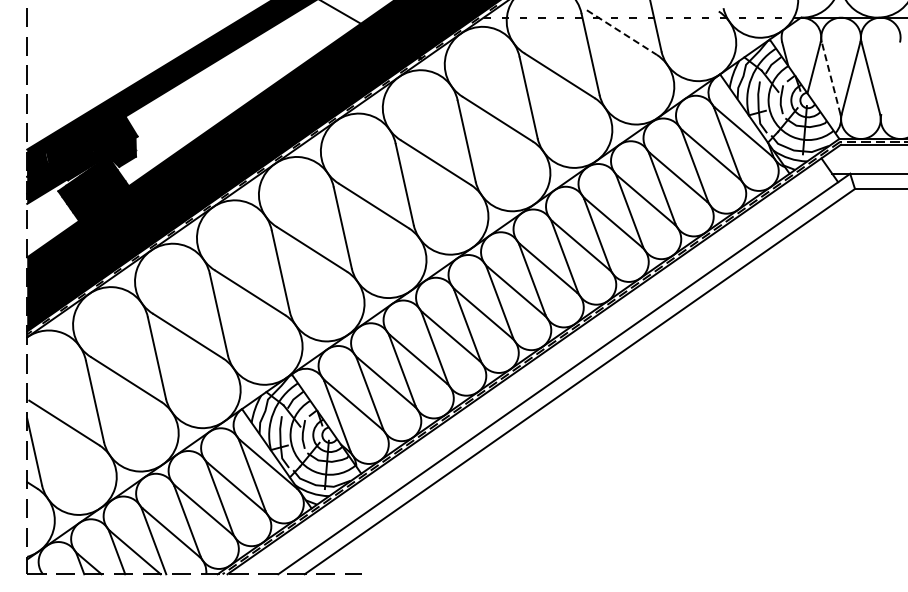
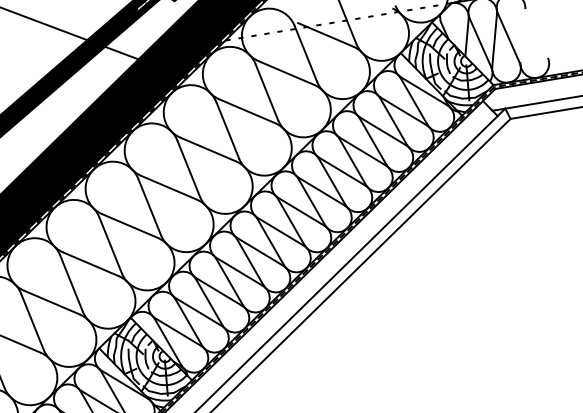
line: (622, 32) -> (326, 34), dashed -> solid
line: (831, 77) -> (480, 42), dashed -> solid

